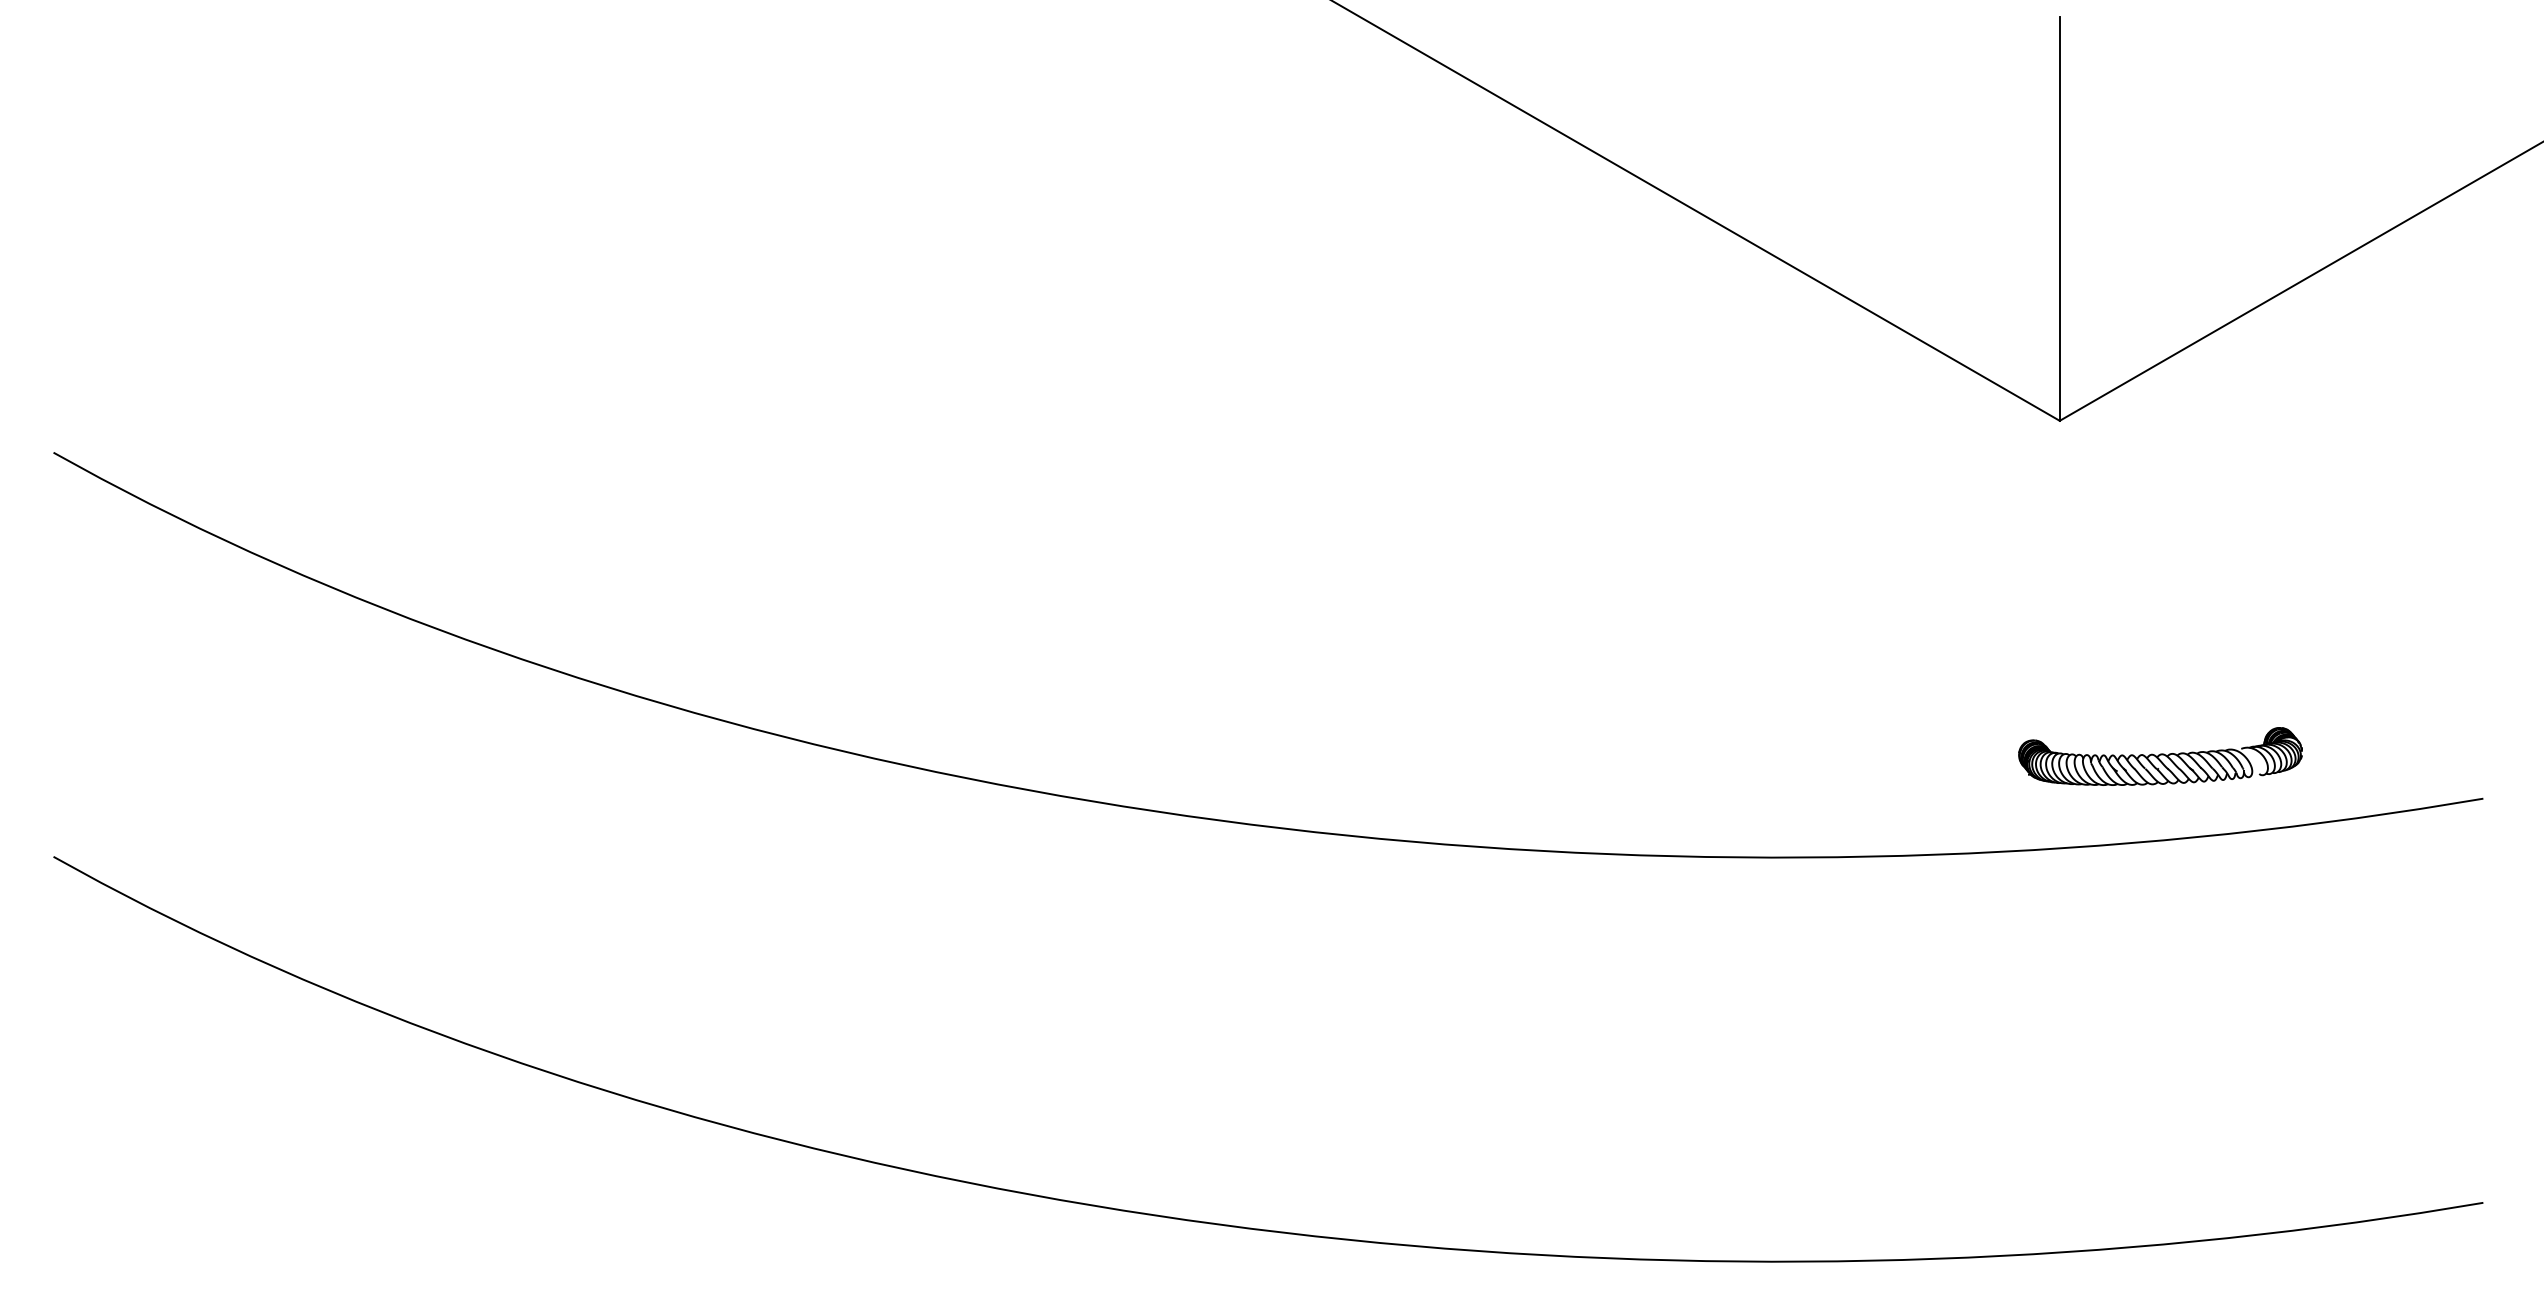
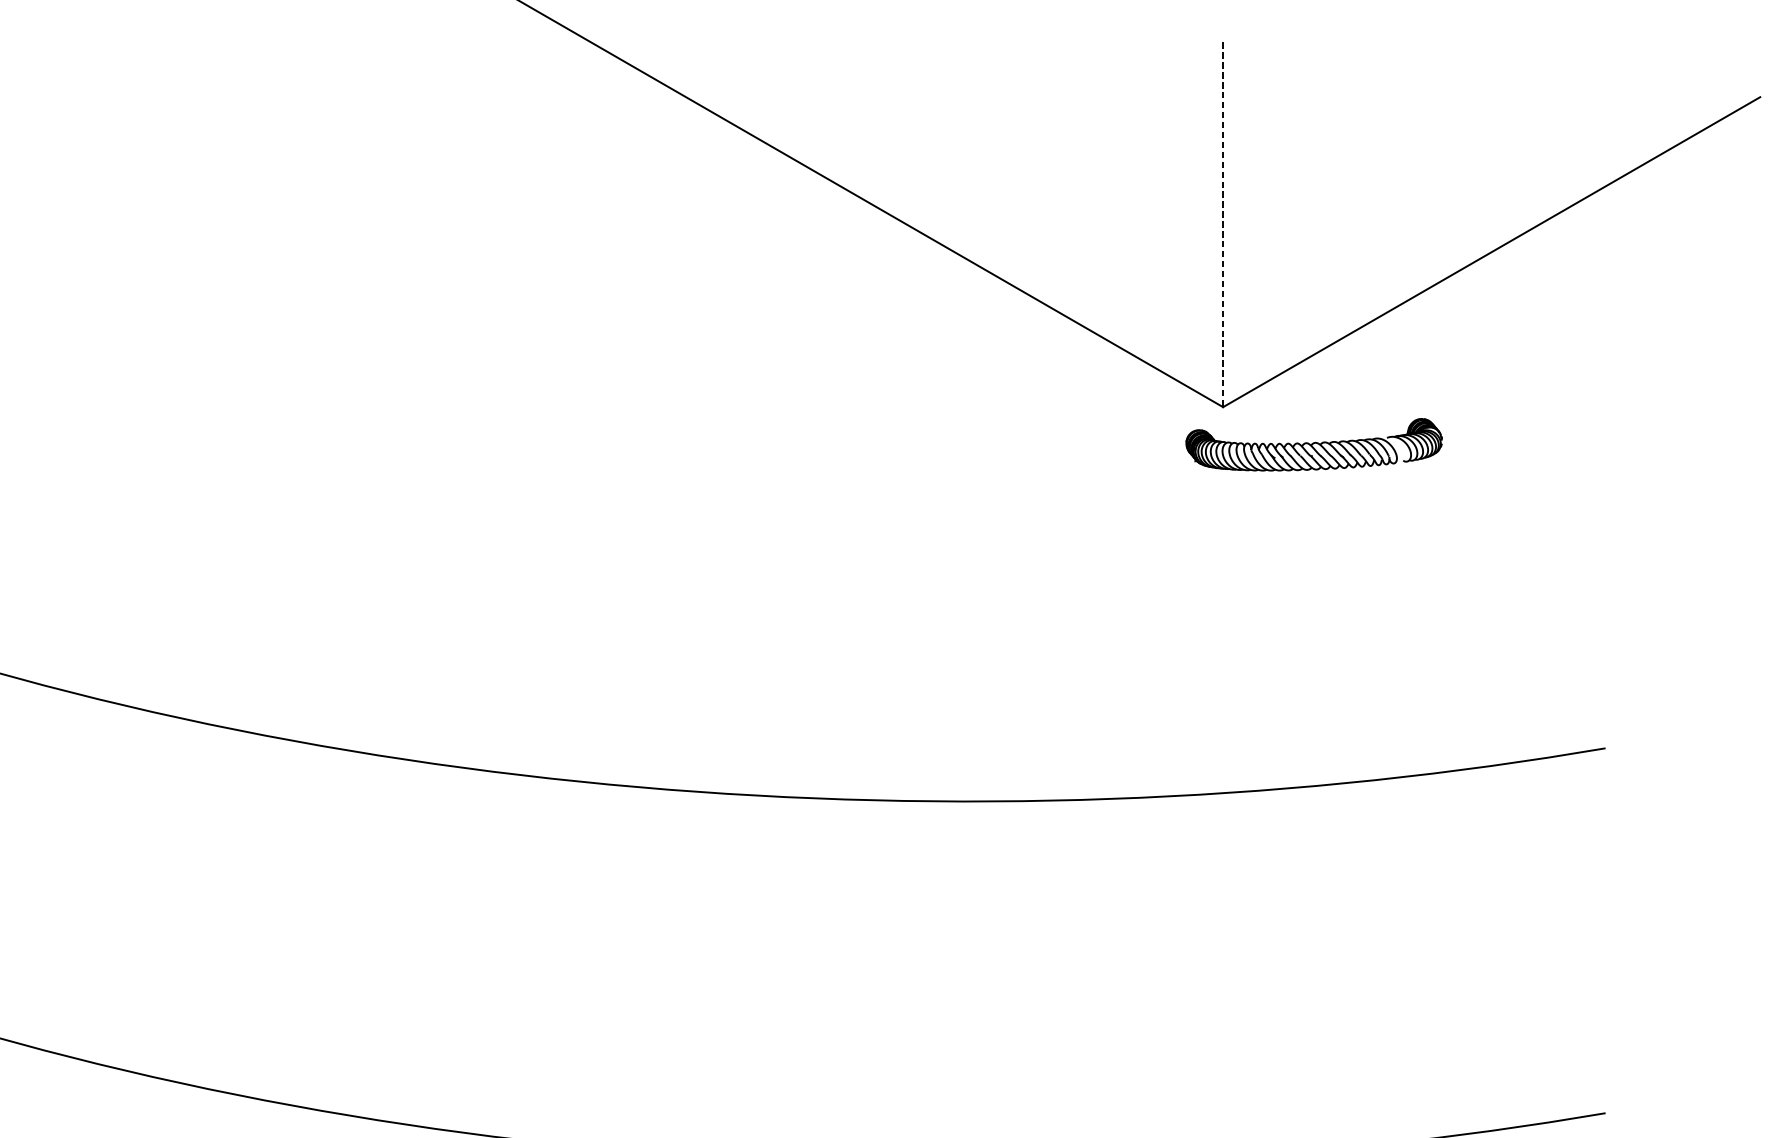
line: (2059, 218) -> (1222, 224), solid -> dashed
part: (2160, 756) -> (1314, 444), moved

